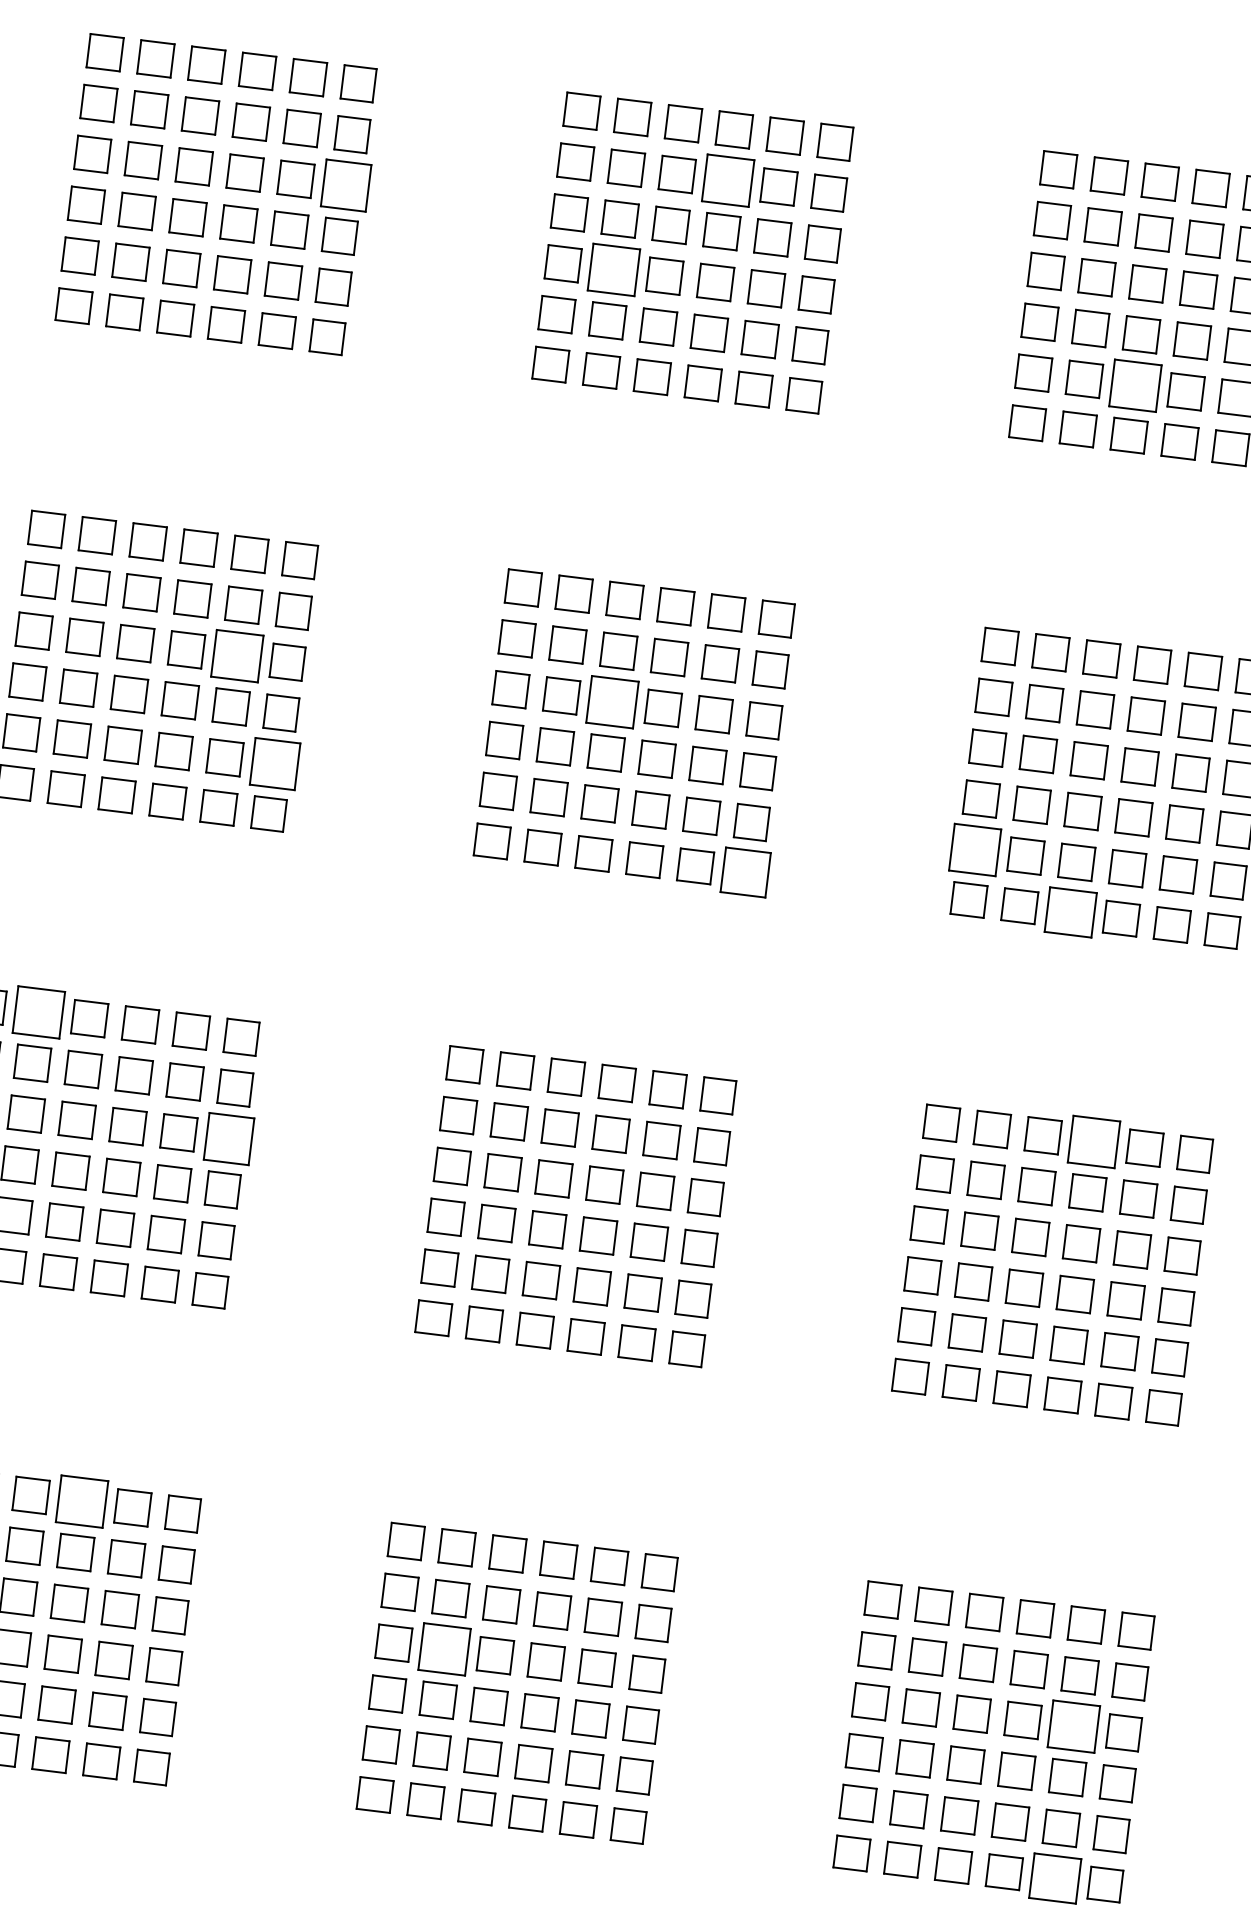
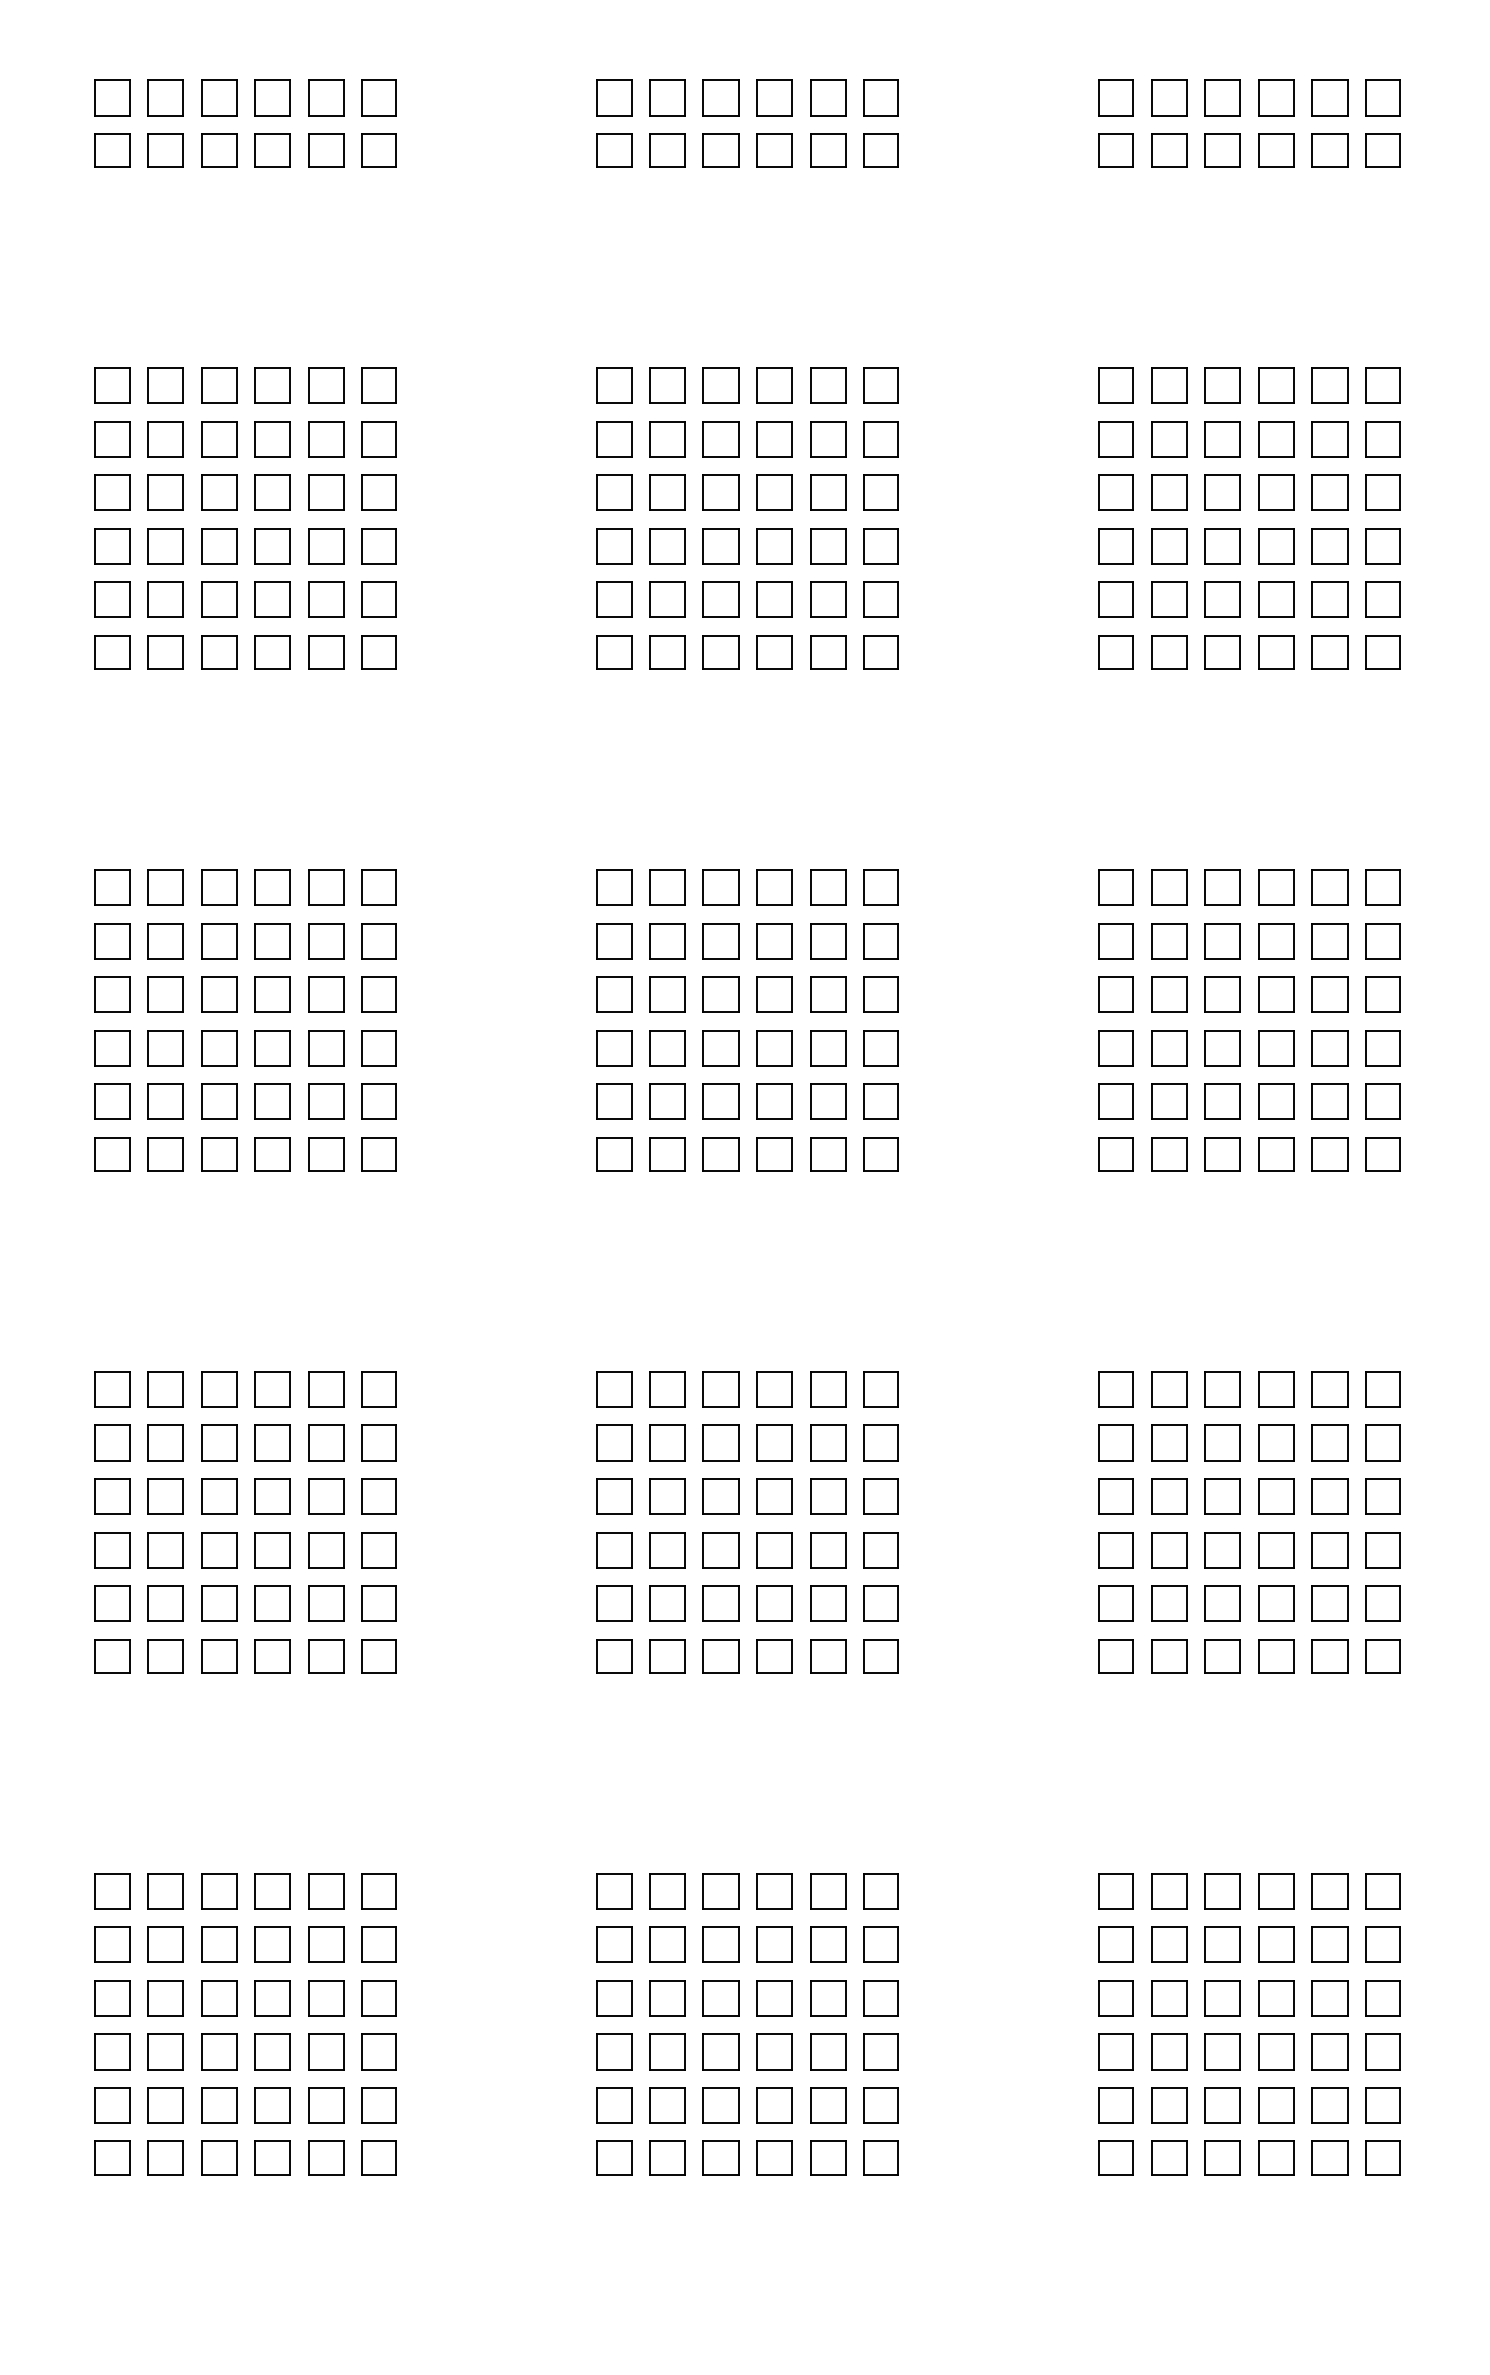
part: (728, 181) -> (774, 439), size x0.71
part: (345, 185) -> (378, 492), size x0.71
part: (613, 270) -> (667, 546), size x0.71
part: (1134, 385) -> (1222, 599), size x0.71
part: (237, 655) -> (326, 994), size x0.71
part: (612, 701) -> (720, 994), size x0.71
part: (274, 763) -> (378, 1101), size x0.71
part: (974, 849) -> (1115, 1101), size x0.71
part: (745, 872) -> (880, 1154), size x0.71
part: (1070, 912) -> (1222, 1154), size x0.71
part: (38, 1012) -> (165, 1389), size x0.71
part: (228, 1138) -> (378, 1496), size x0.71
part: (1094, 1142) -> (1276, 1389), size x0.71
part: (81, 1501) -> (272, 1891), size x0.71
part: (444, 1649) -> (667, 1998), size x0.71
part: (1073, 1726) -> (1329, 1998), size x0.71
part: (1054, 1877) -> (1329, 2157), size x0.71

